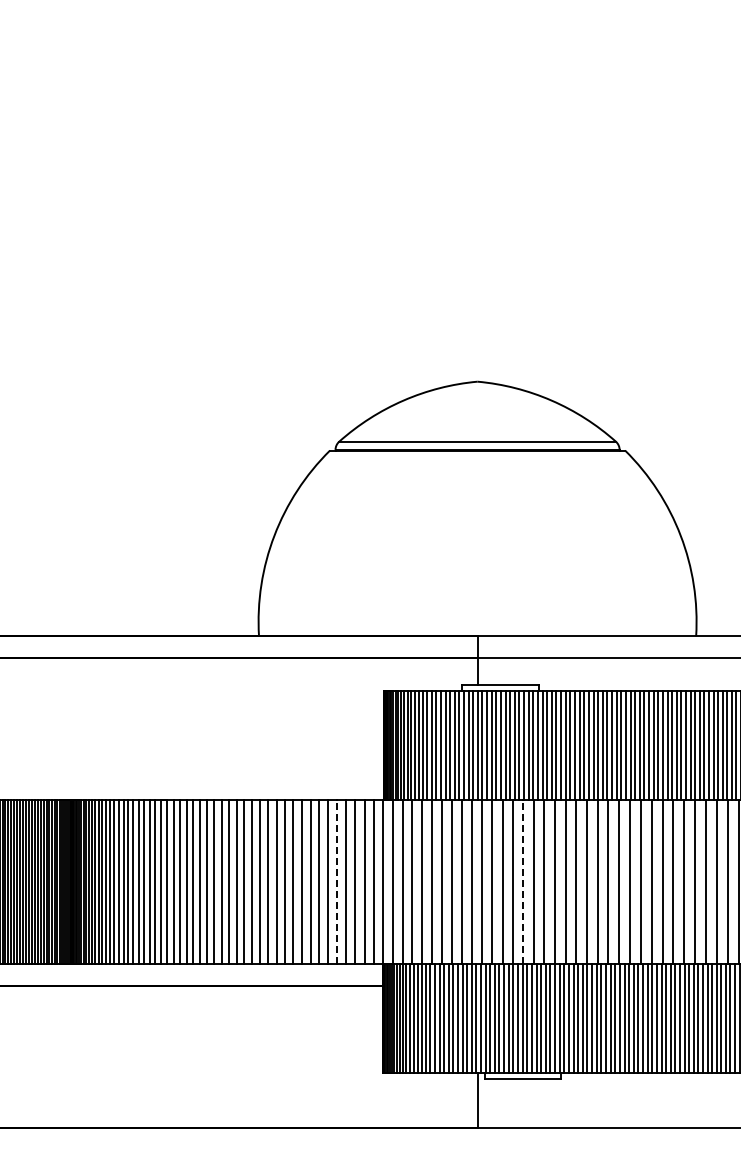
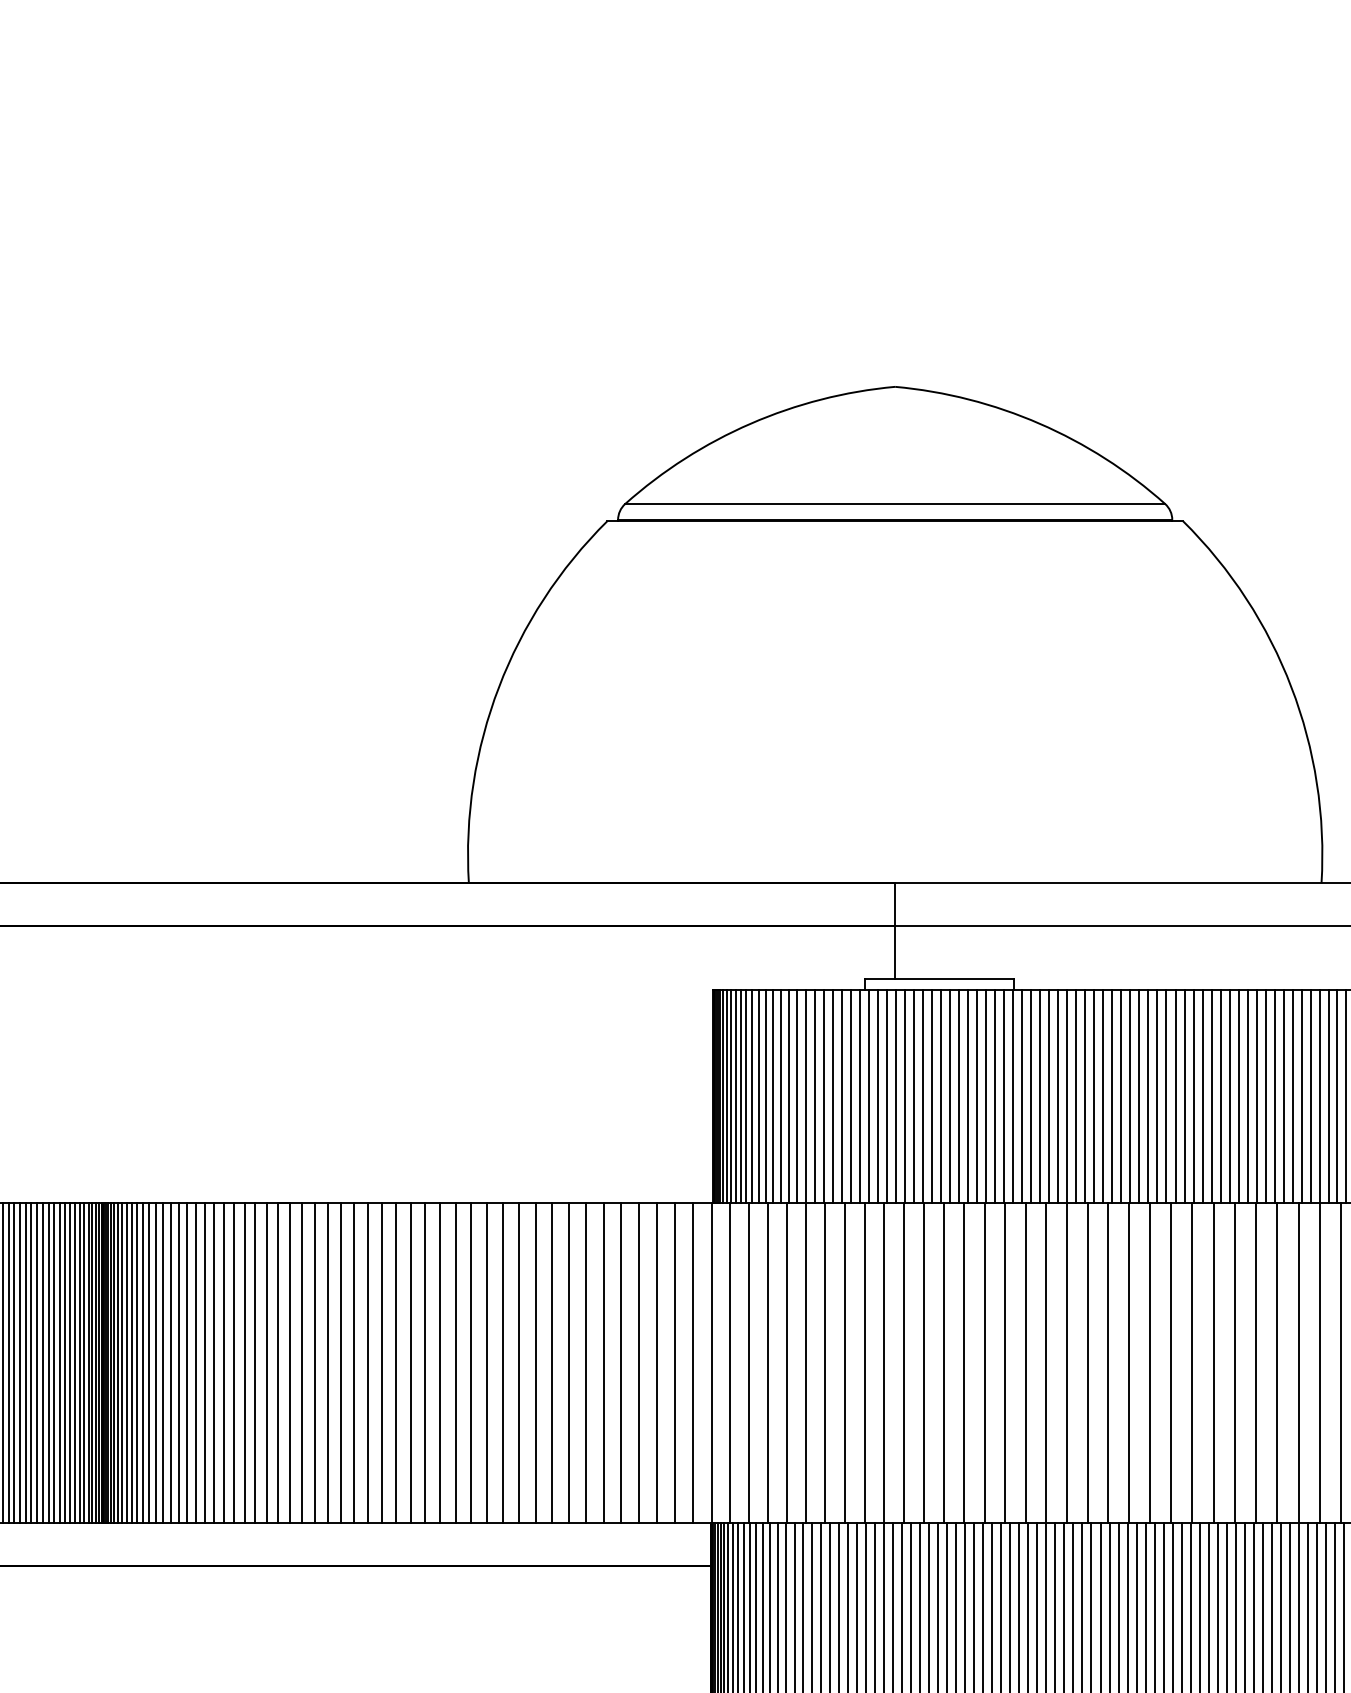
line: (337, 882) -> (621, 1363), dashed -> solid
line: (523, 882) -> (984, 1363), dashed -> solid

